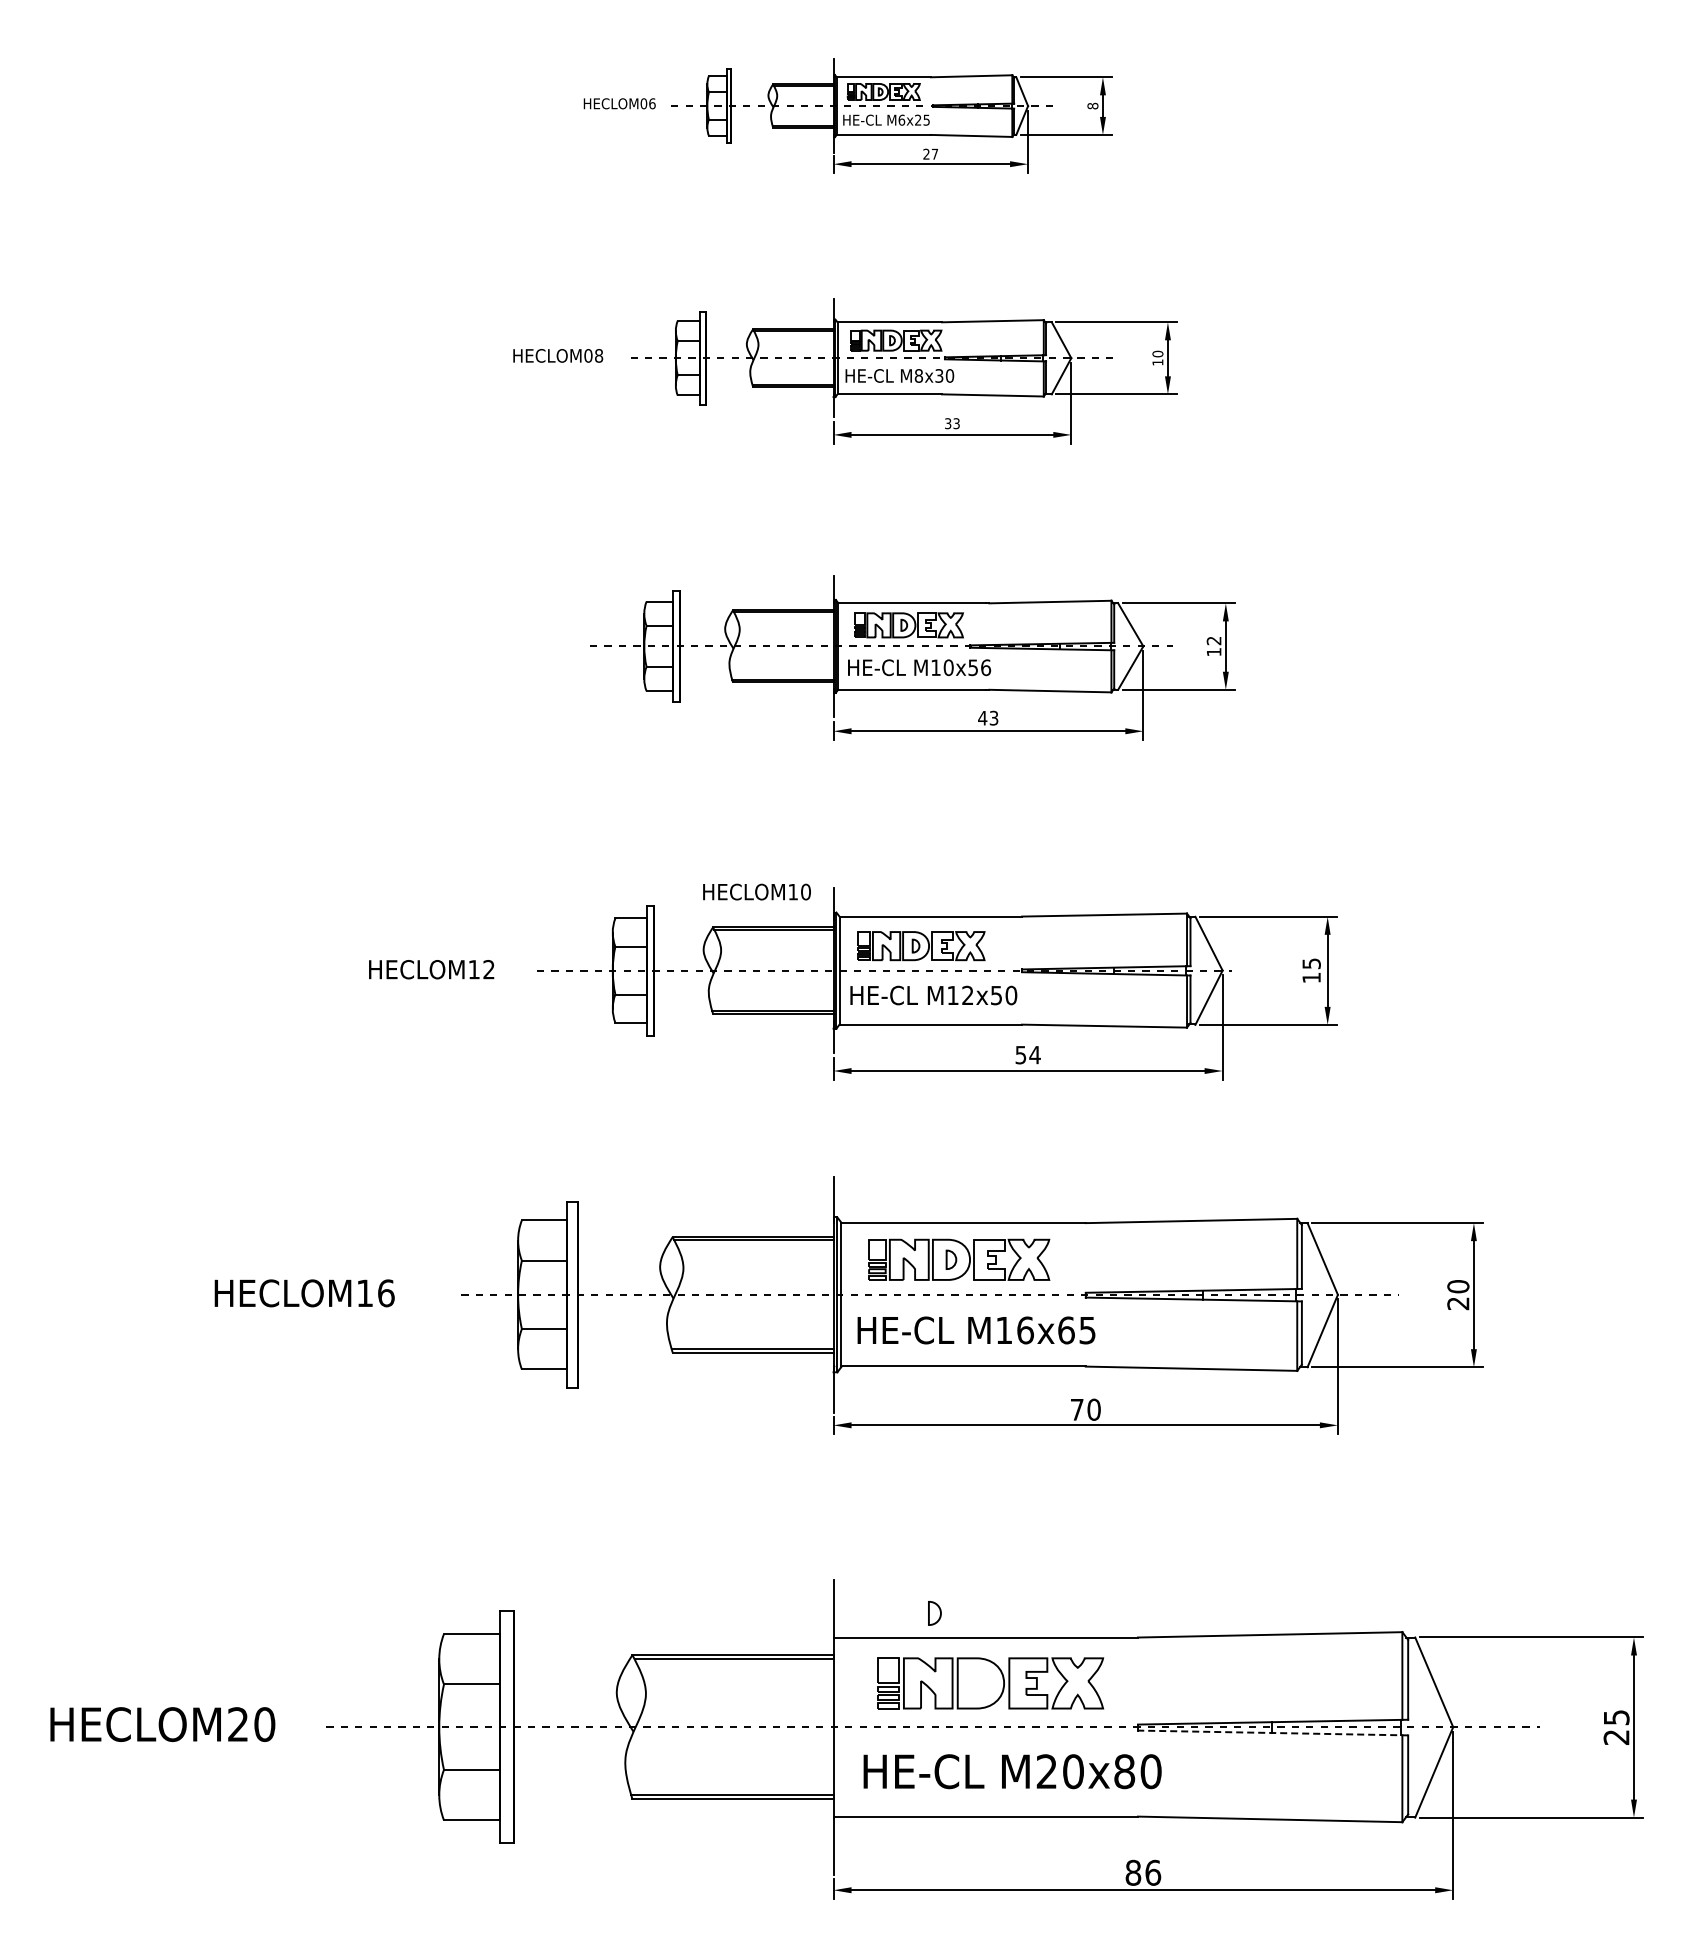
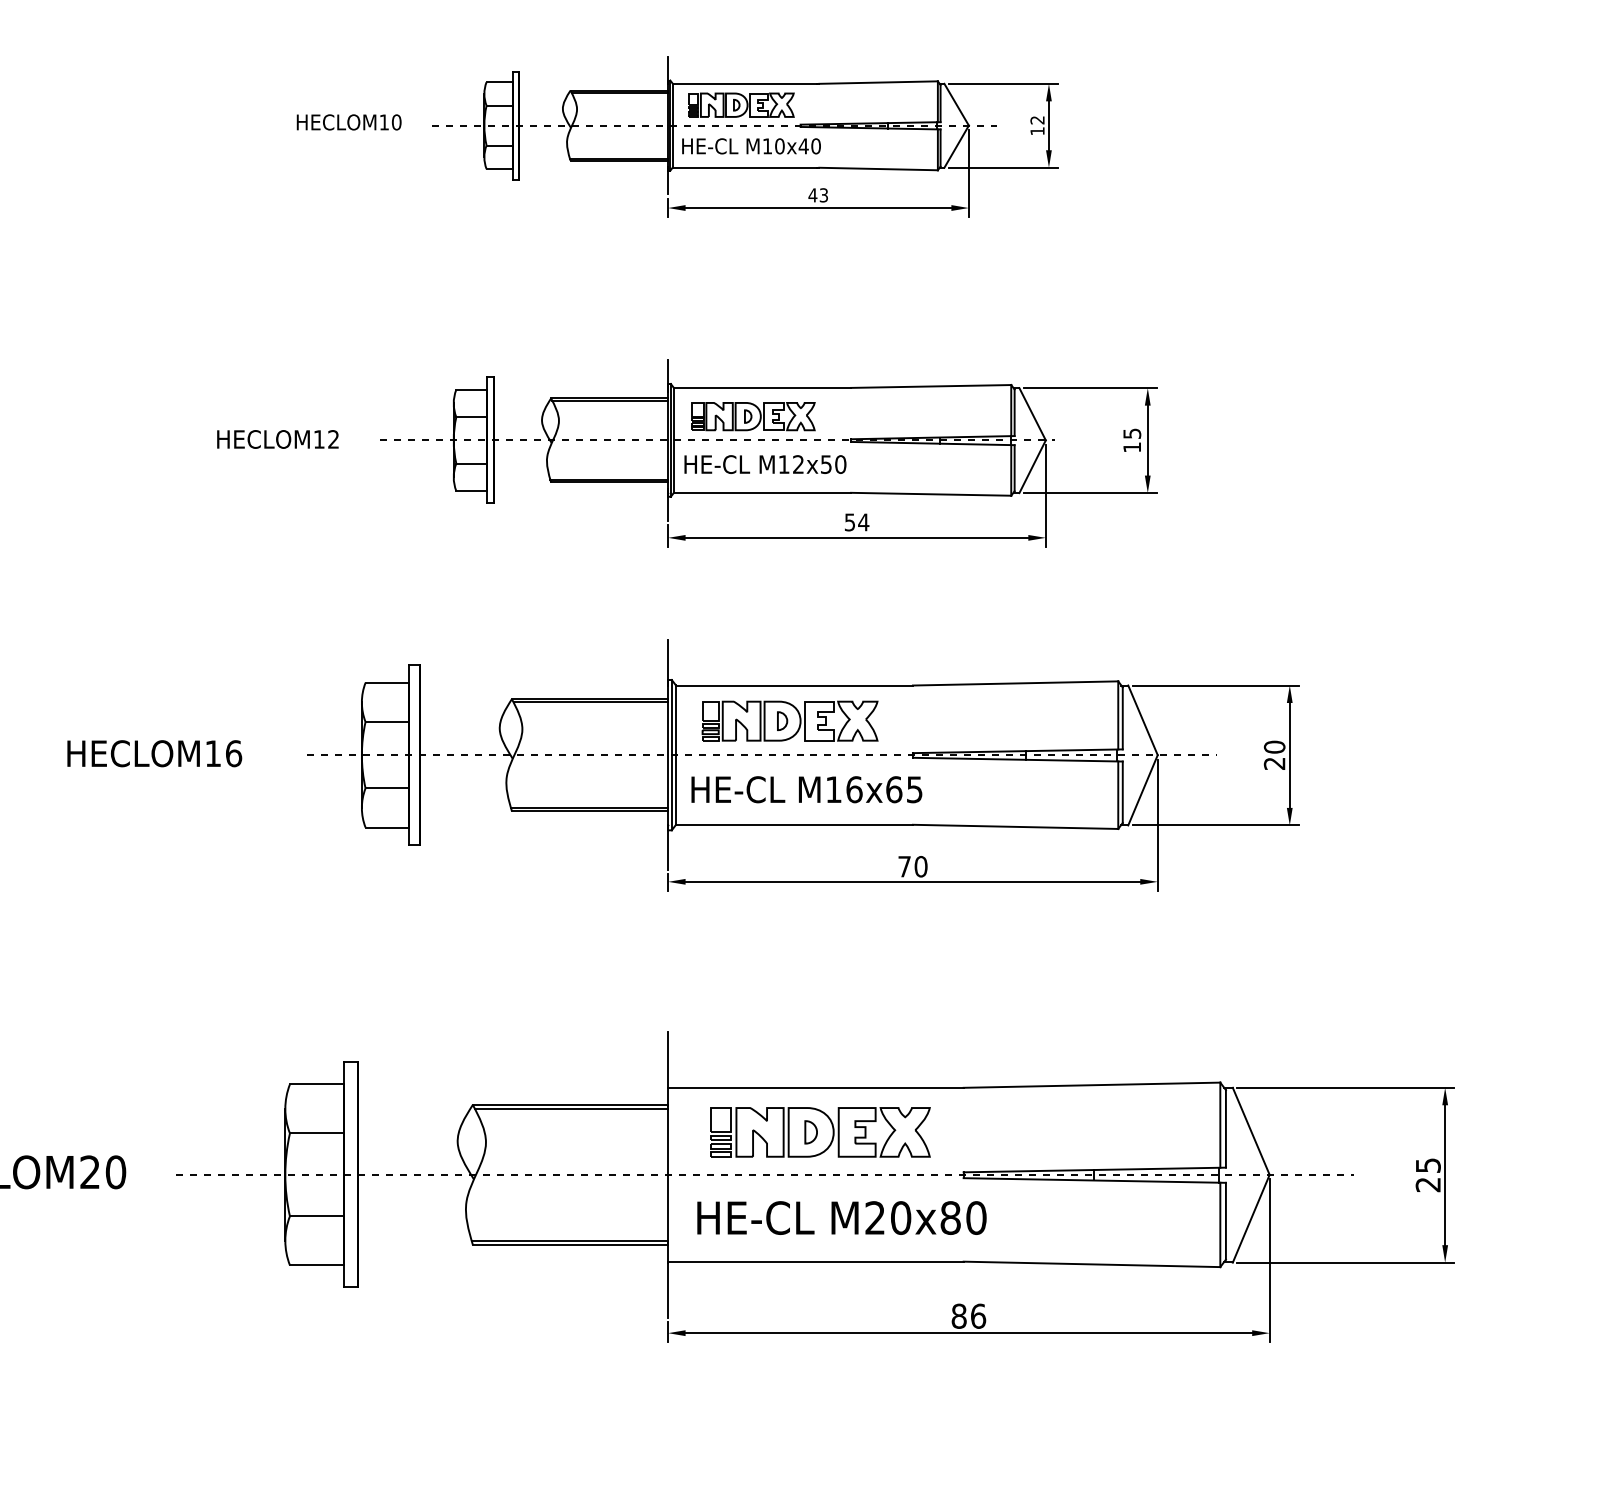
text: (979, 667) -> (809, 146), M10x56 -> M10x40
text: (756, 891) -> (348, 121), moved
part: (934, 1613) -> (810, 1132), moved
line: (1272, 1732) -> (1094, 1180), dashed -> solid

